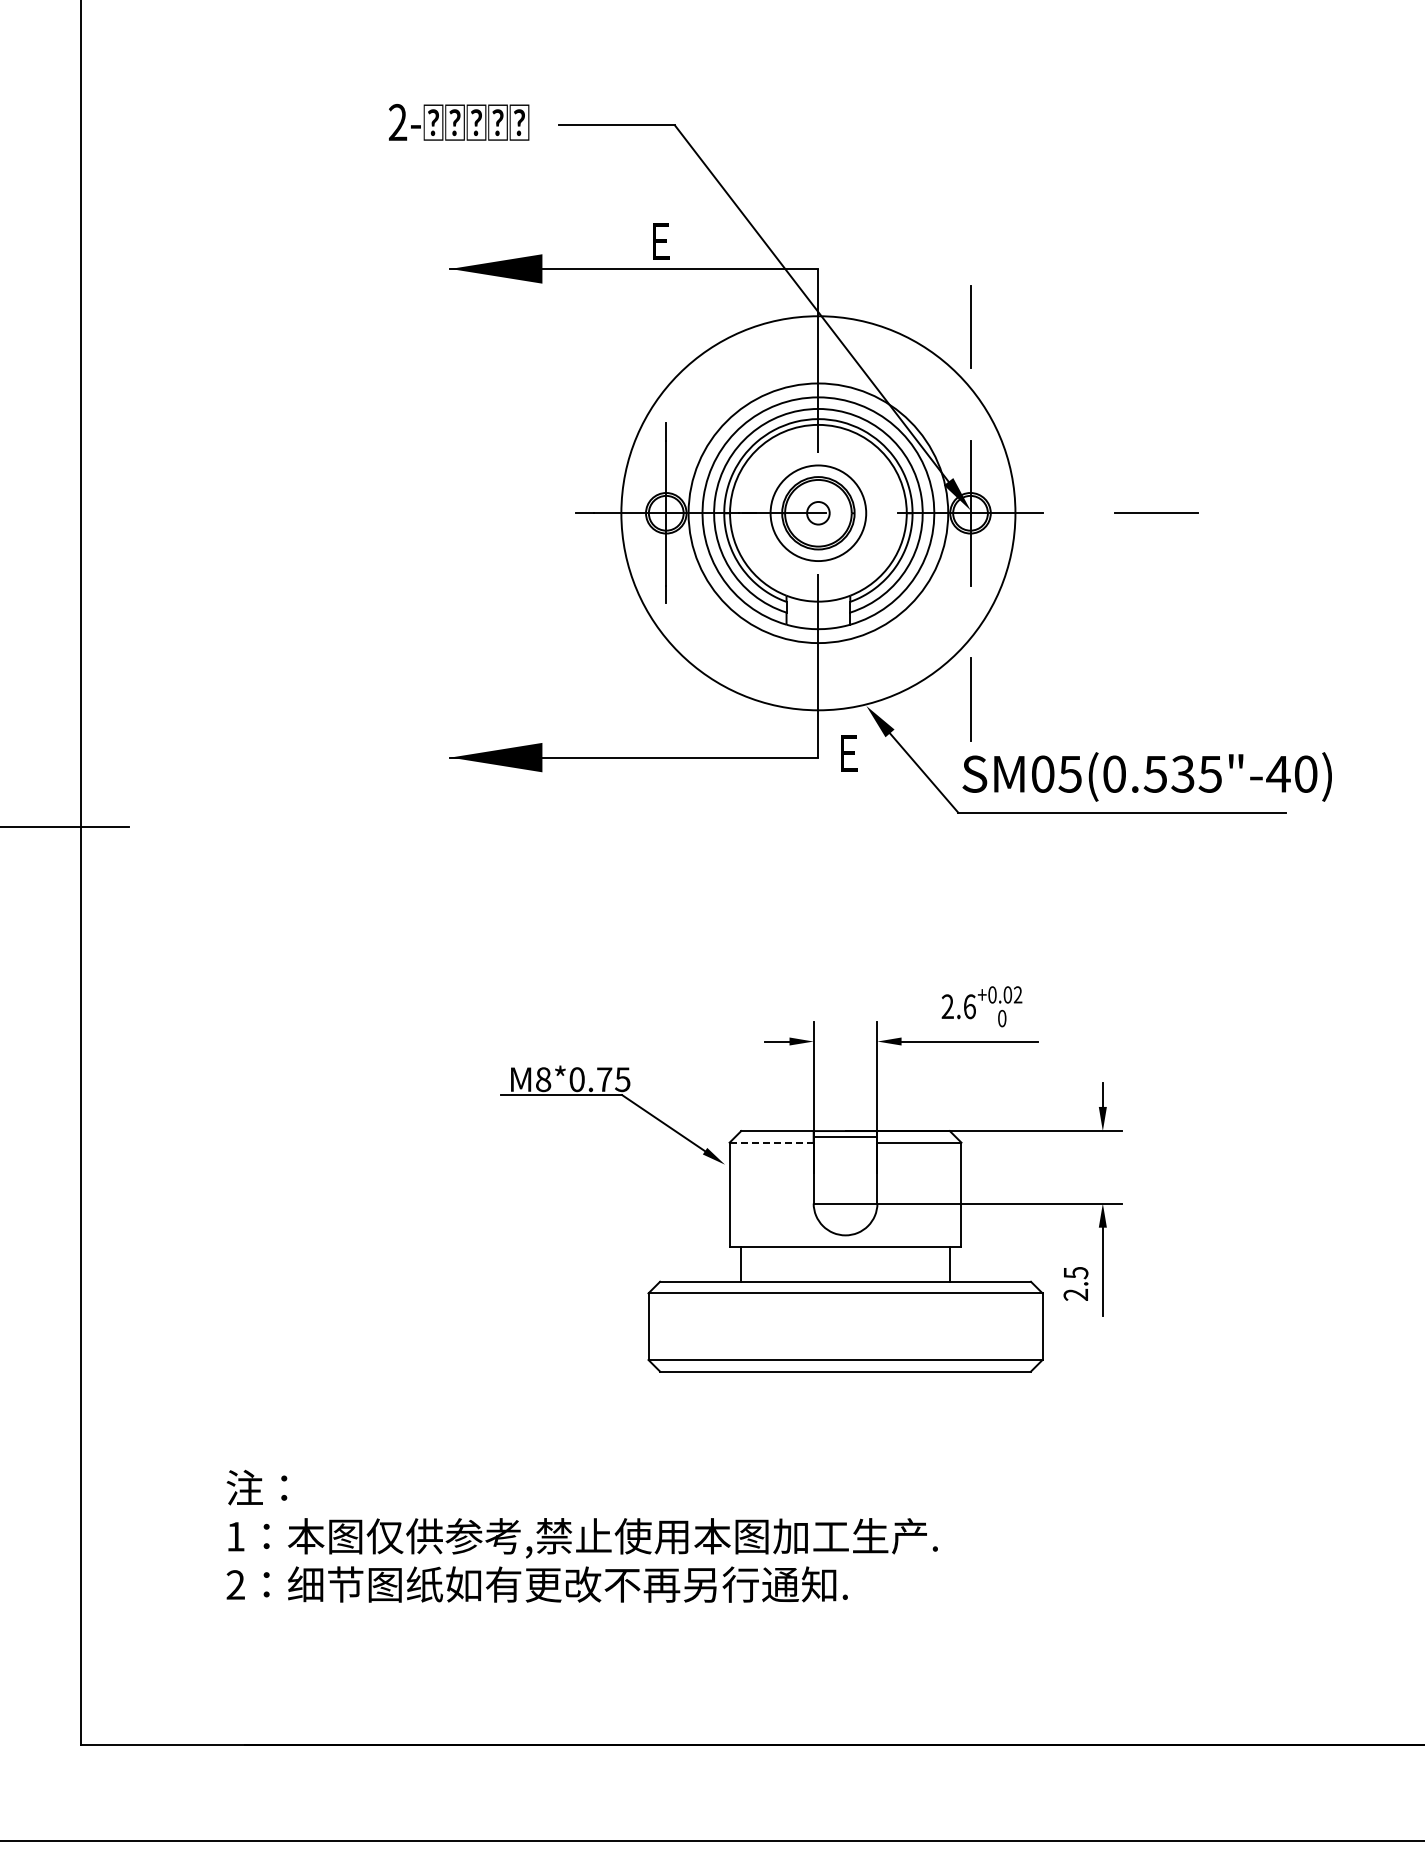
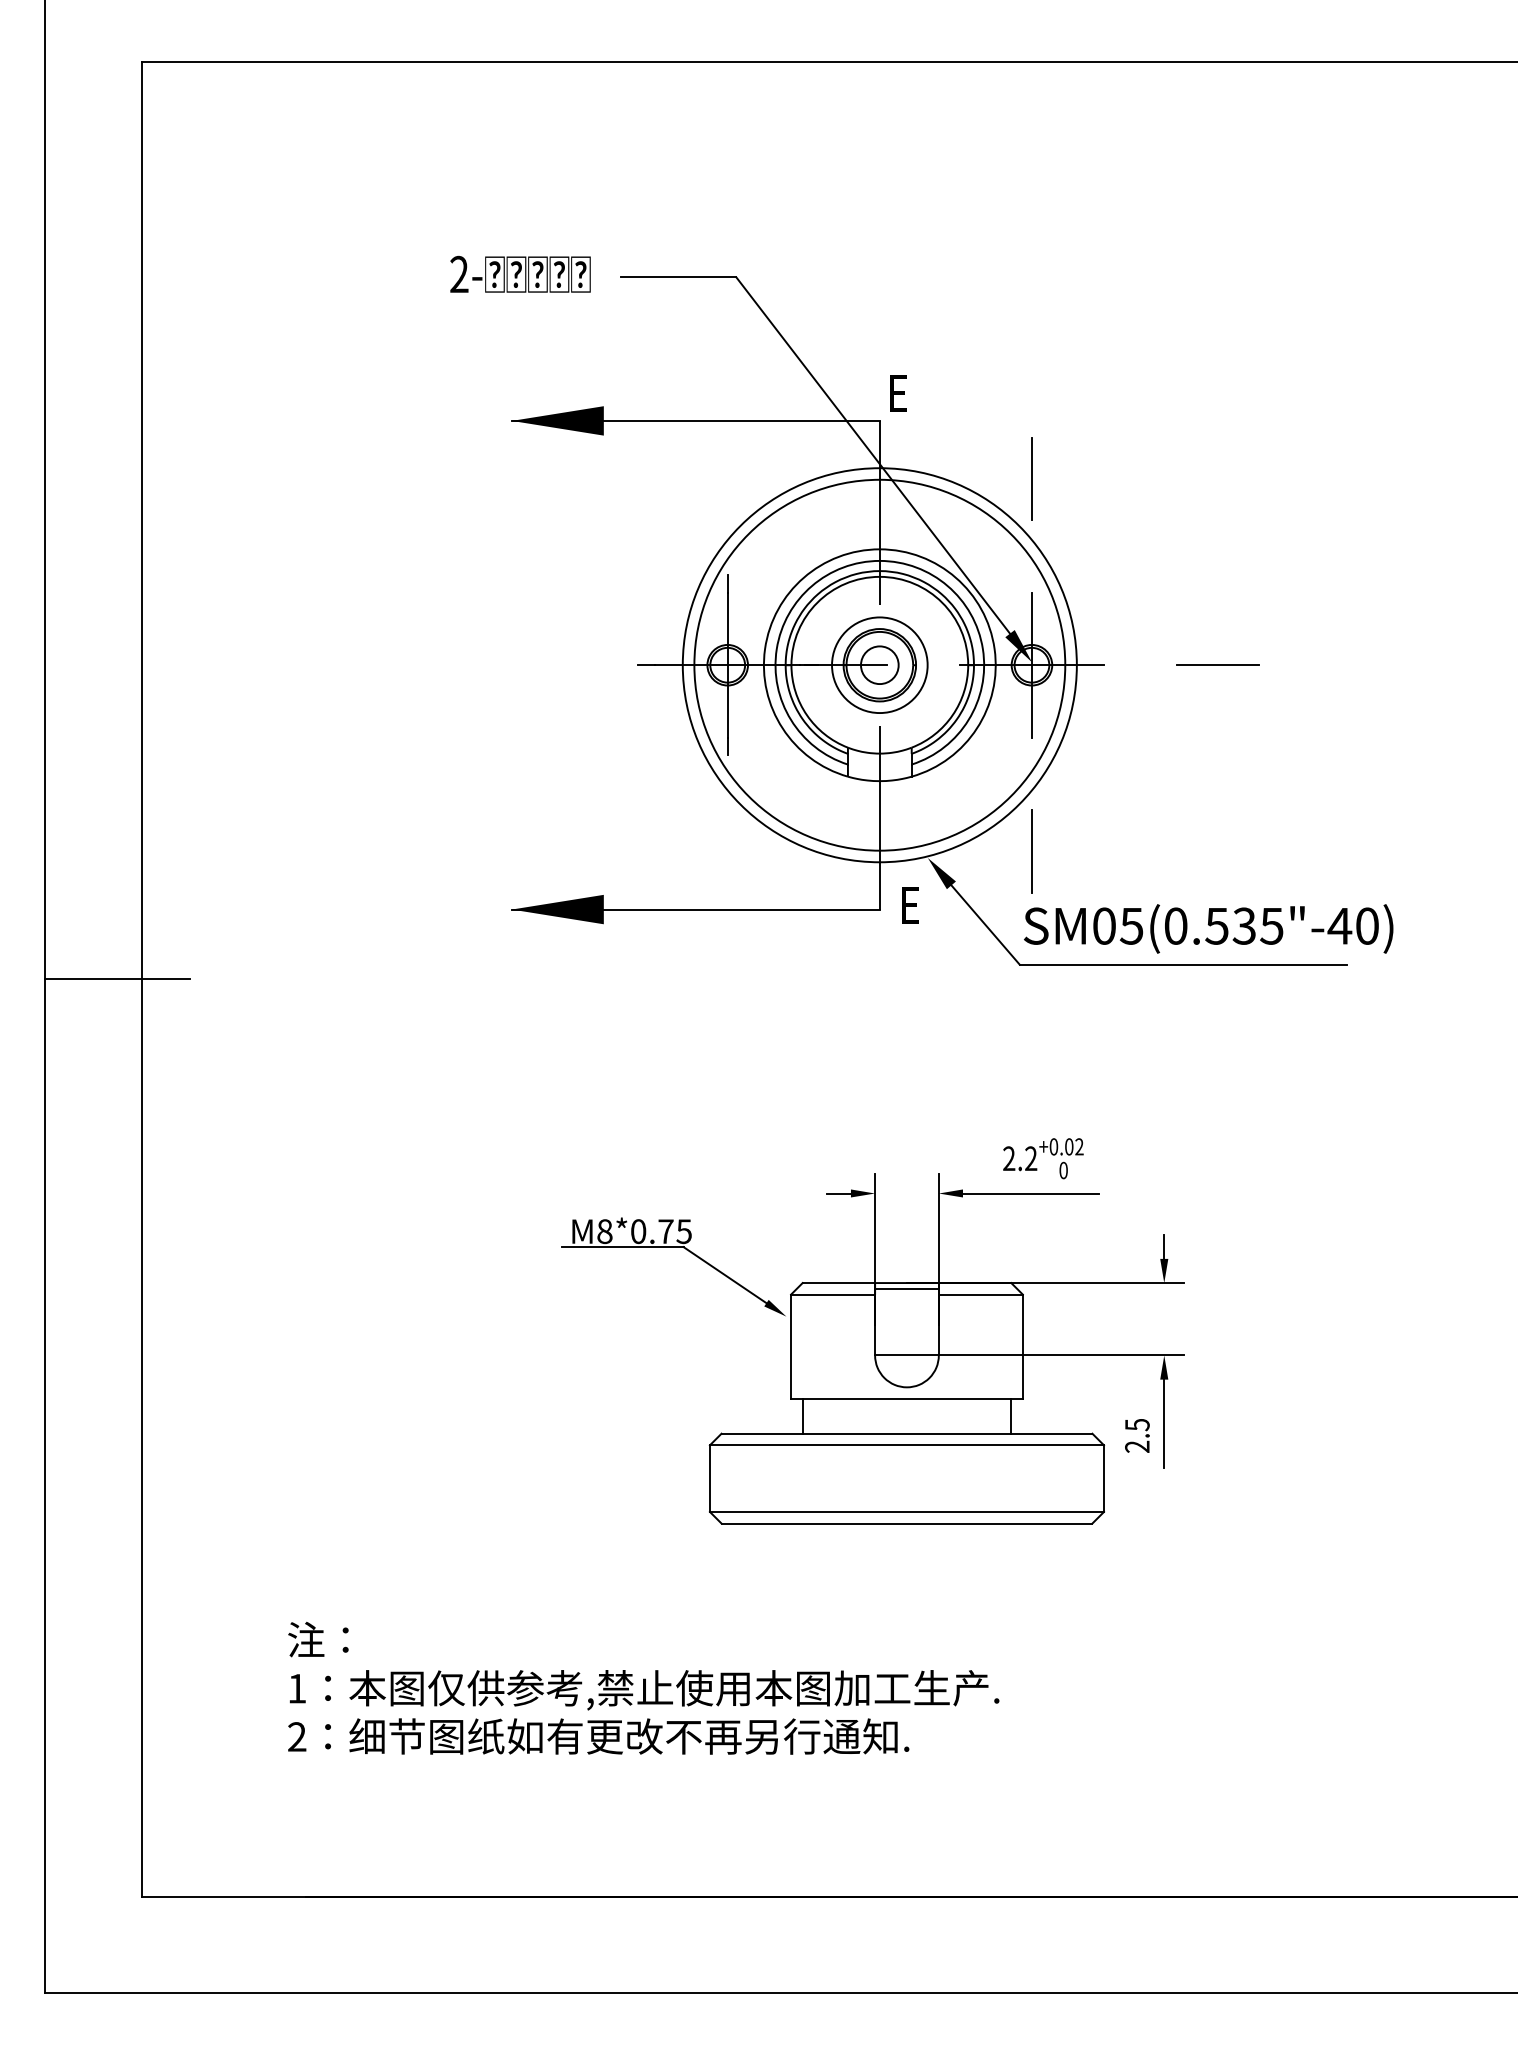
text: (661, 241) -> (898, 393), moved
circle: (818, 512) -> (879, 664), size x1.43
circle: (818, 513) -> (879, 665), size x1.67
text: (970, 1006) -> (1031, 1158), 2.6 -> 2.2
line: (772, 1142) -> (833, 1294), dashed -> solid

